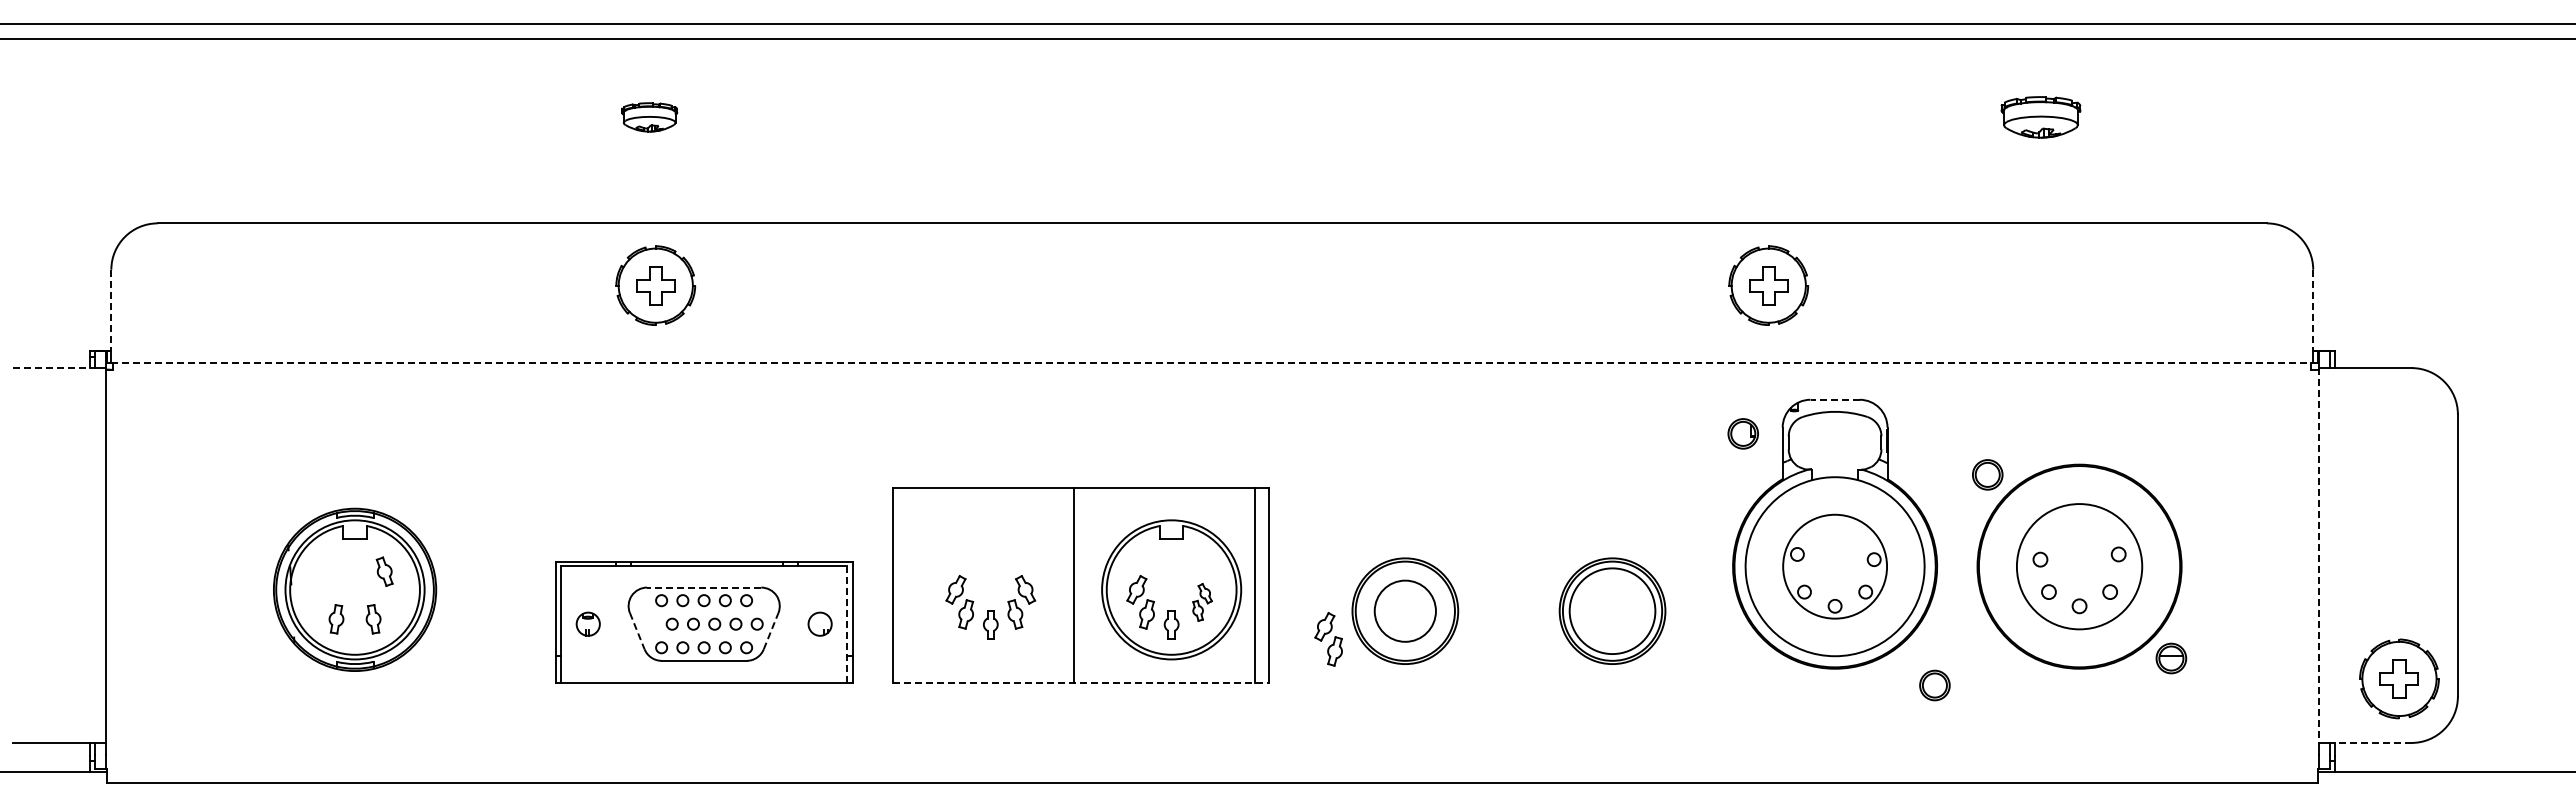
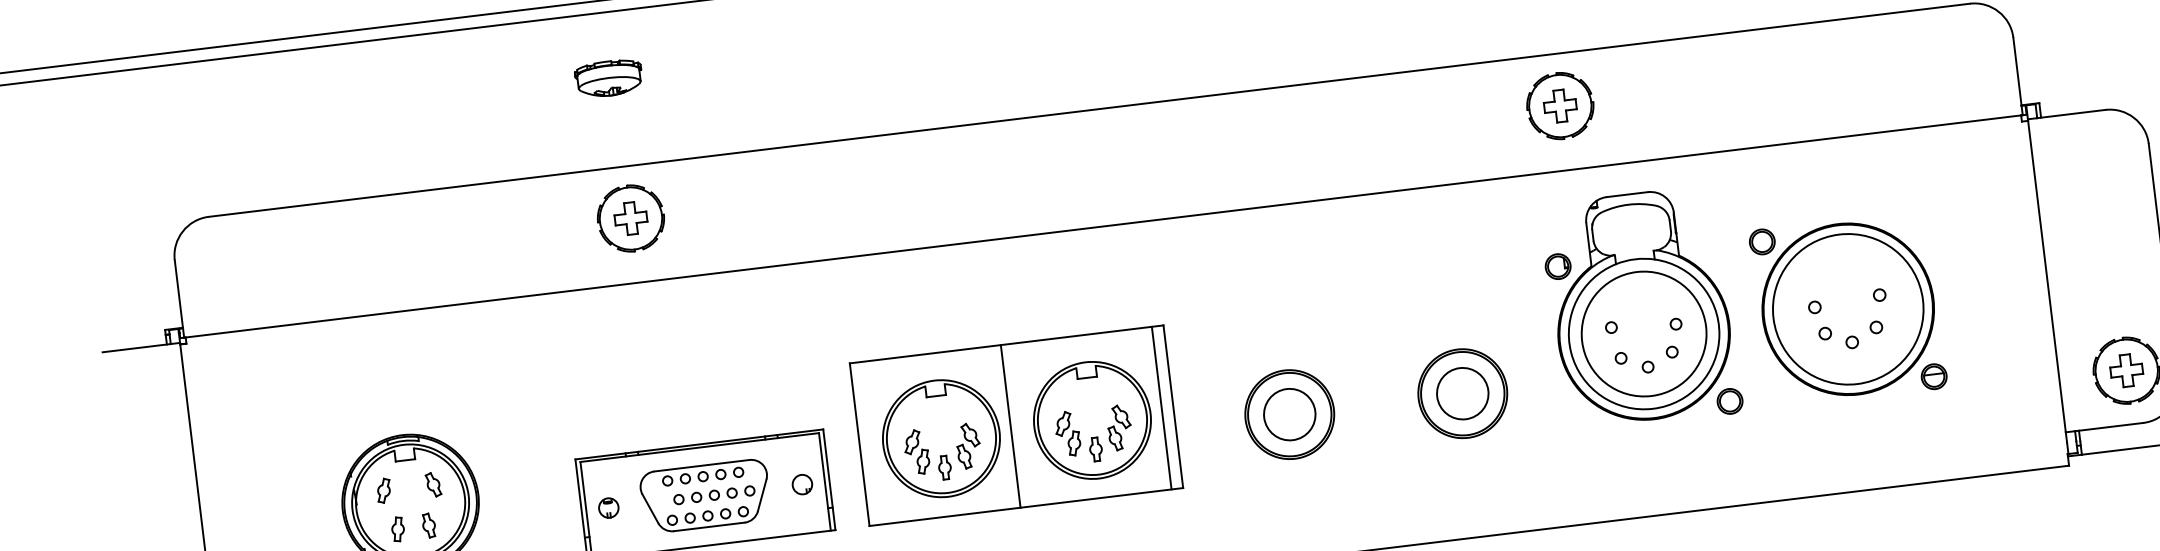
part: (649, 117) -> (608, 78), size x1.43
line: (111, 310) -> (179, 294), dashed -> solid
line: (2313, 310) -> (2017, 71), dashed -> solid
line: (1212, 362) -> (1103, 226), dashed -> solid
line: (53, 368) -> (136, 348), dashed -> solid
line: (1835, 399) -> (1627, 194), dashed -> solid
part: (1742, 433) -> (1557, 266), moved
line: (2318, 556) -> (2046, 276), dashed -> solid
circle: (1834, 566) -> (1643, 333), size x1.43
circle: (2079, 566) -> (1848, 309), size x1.43
part: (325, 571) -> (384, 490), added
line: (703, 587) -> (701, 465), dashed -> solid
part: (990, 589) -> (941, 438), added
part: (1202, 602) -> (1119, 427), size x1.43
circle: (1612, 610) -> (1462, 393), size x0.71
line: (847, 624) -> (825, 482), dashed -> solid
line: (637, 631) -> (650, 509), dashed -> solid
line: (771, 631) -> (762, 495), dashed -> solid
part: (1328, 639) -> (1228, 446), removed
line: (1081, 682) -> (1026, 506), dashed -> solid
part: (1934, 685) -> (1729, 401), moved
line: (2370, 742) -> (2108, 426), dashed -> solid

